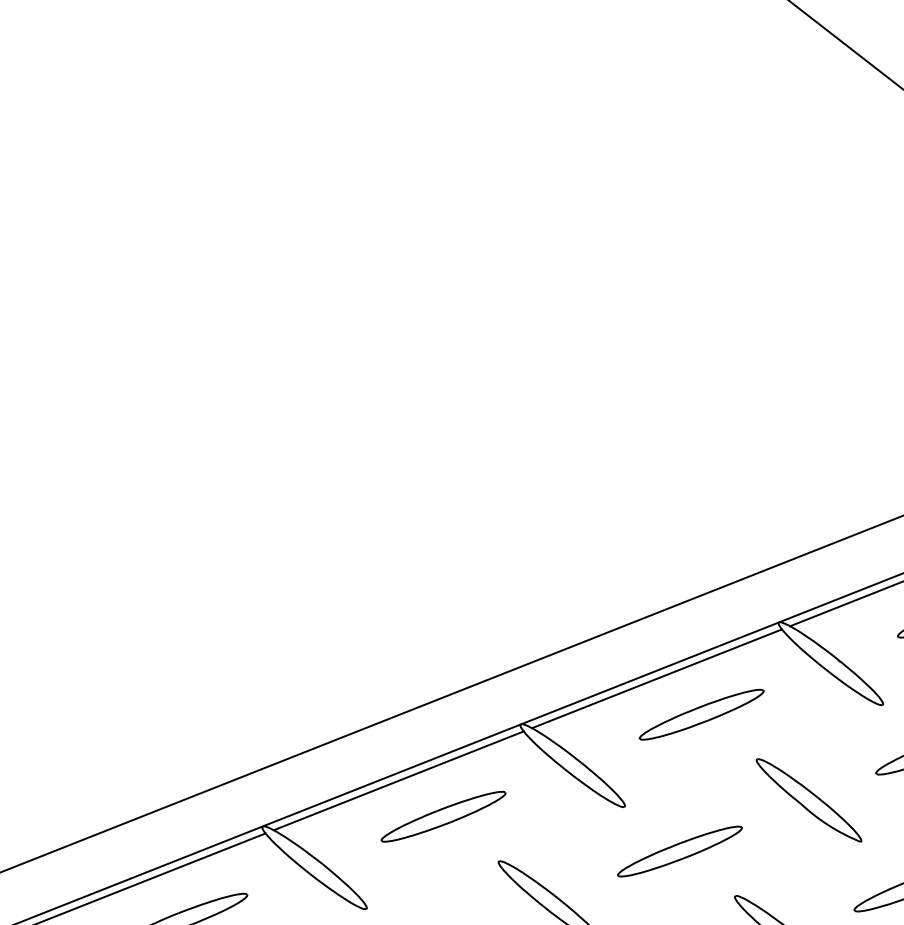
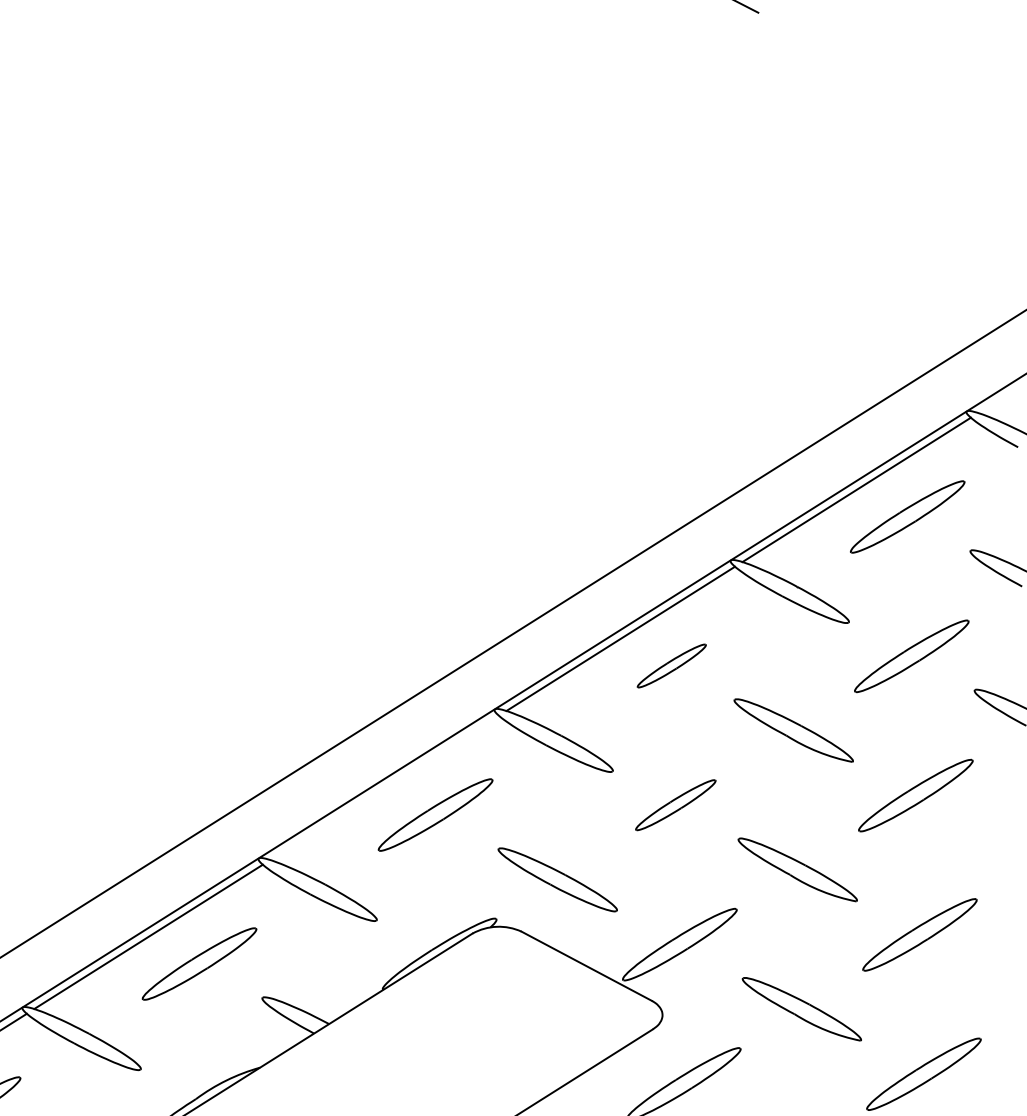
part: (701, 714) -> (671, 665), size x0.6
line: (398, 780) -> (384, 787), removed
part: (679, 850) -> (675, 804), size x0.7

